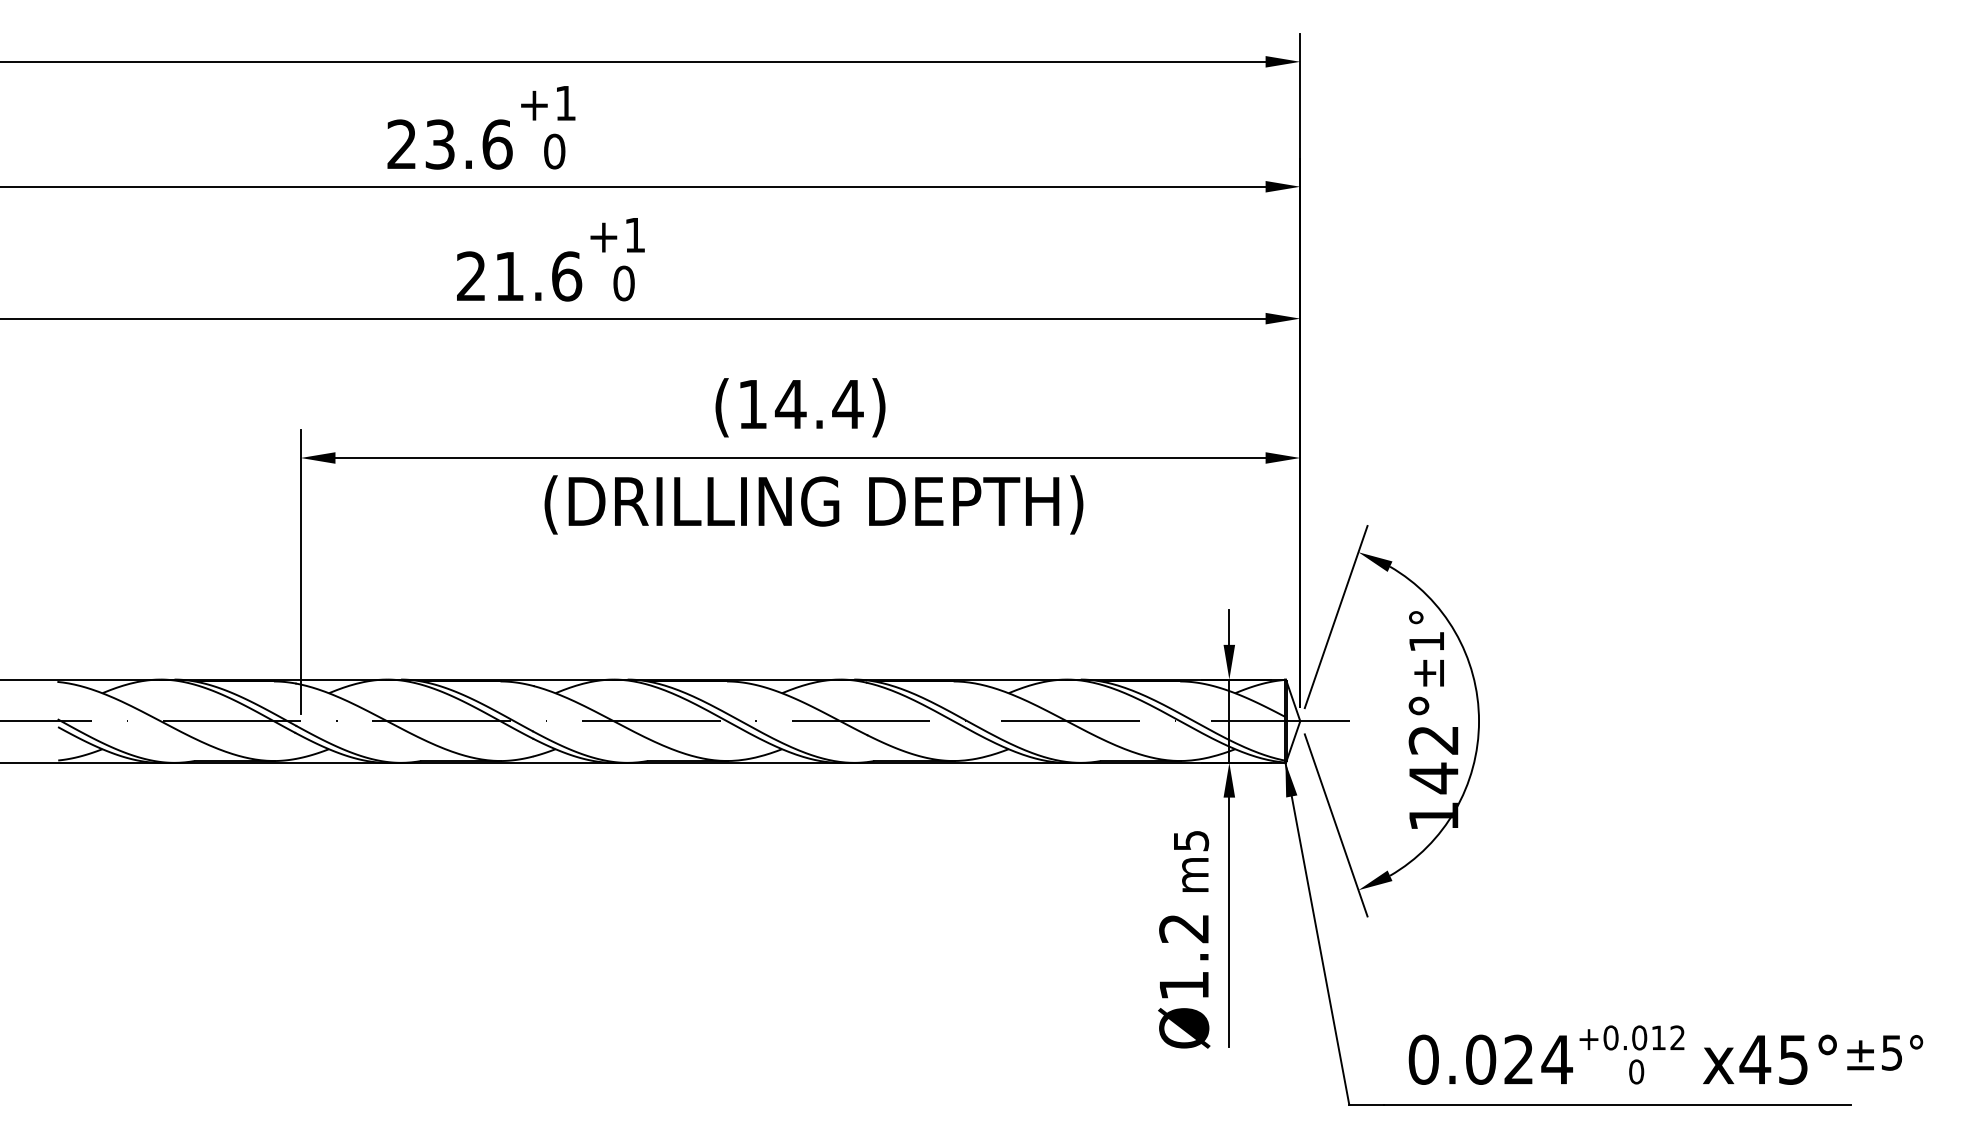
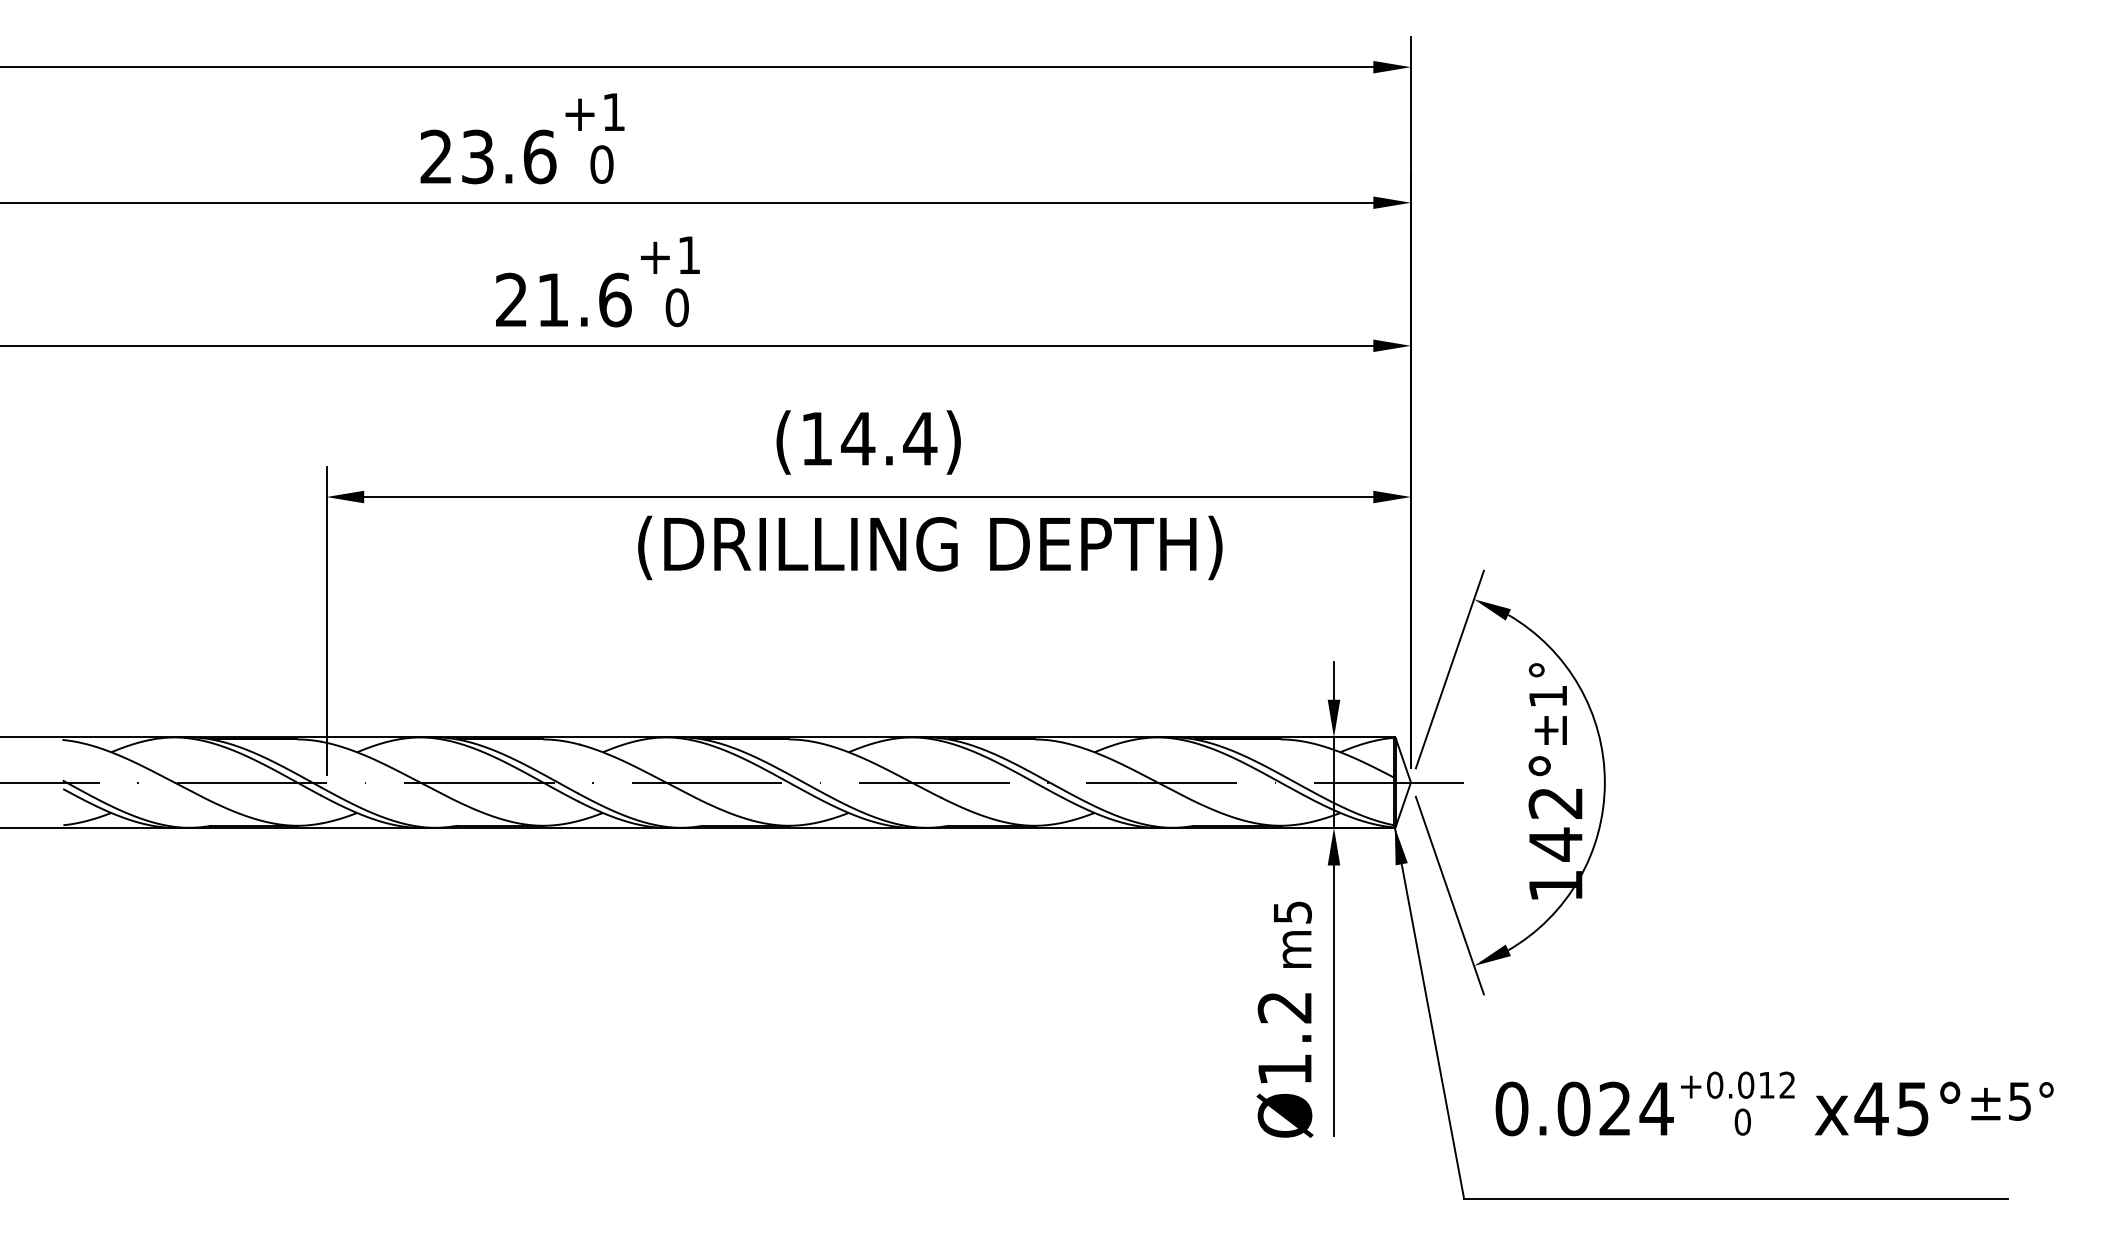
text: (814, 504) -> (930, 547), moved
text: (1665, 1054) -> (1774, 1103), moved

